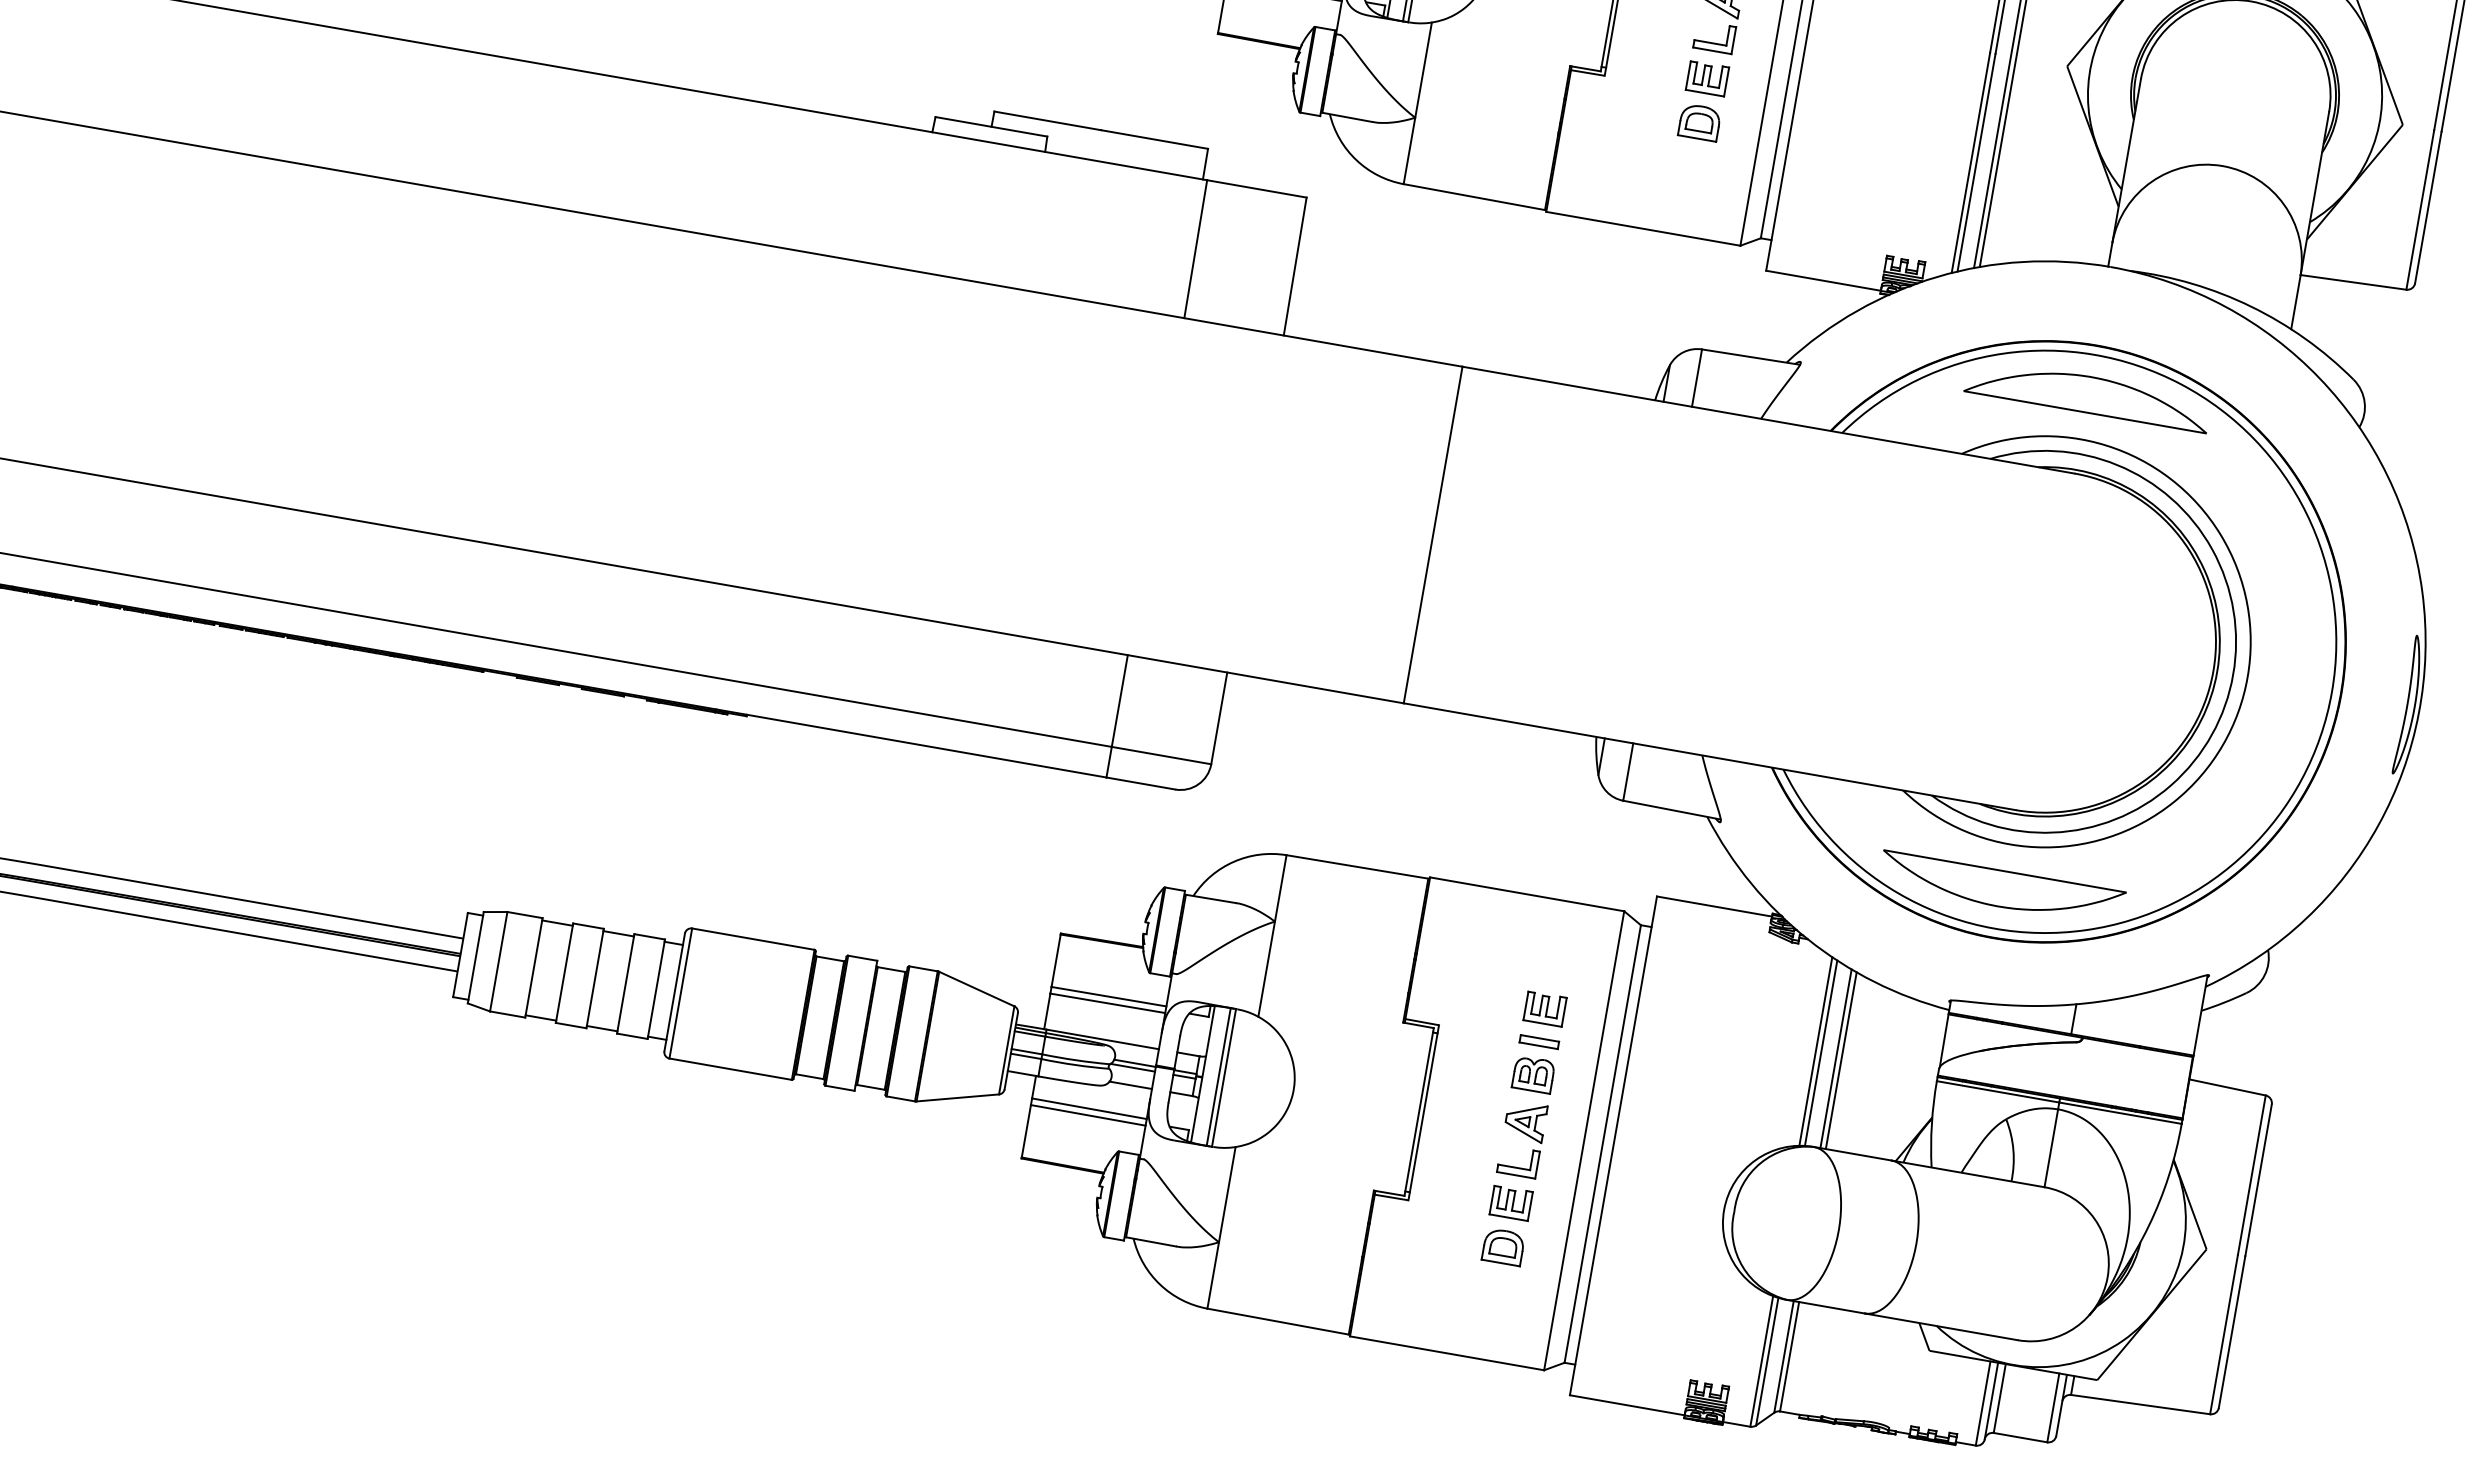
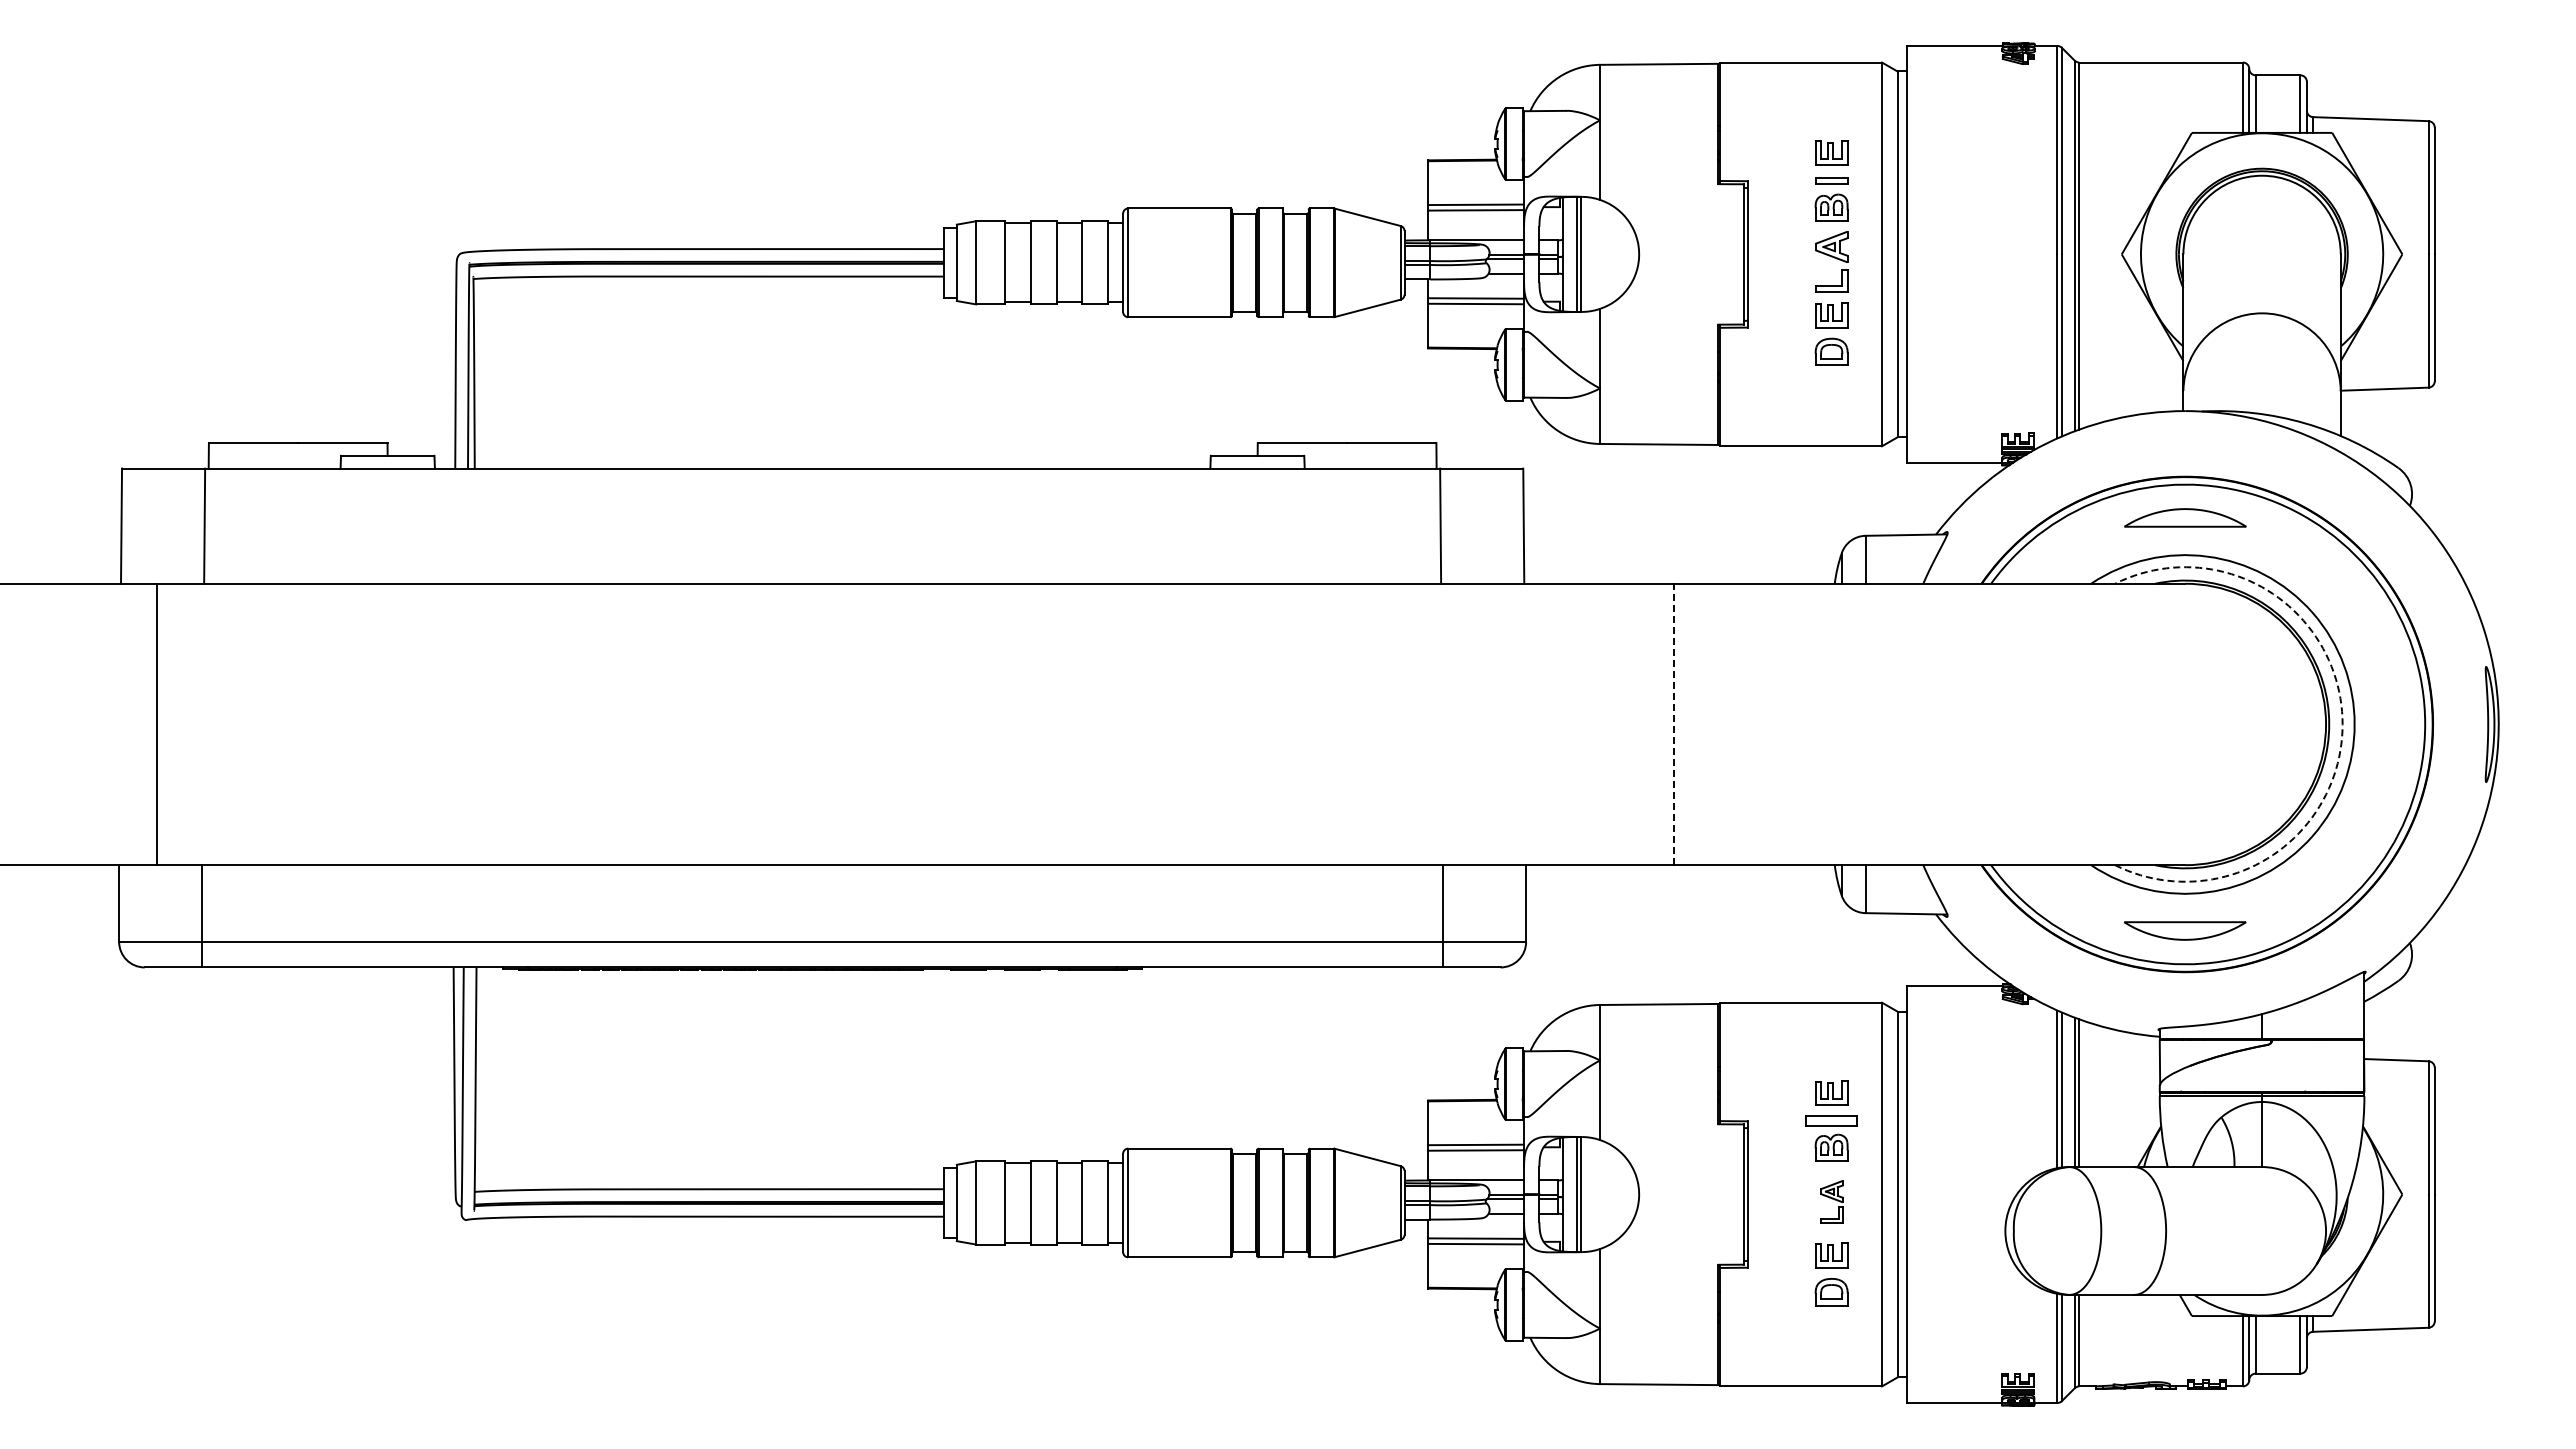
part: (2088, 394) -> (2185, 517), size x0.6
line: (1432, 535) -> (1673, 724), solid -> dashed
arc: (2233, 674) -> (2342, 724), solid -> dashed
part: (2001, 888) -> (2184, 930), size x0.6
part: (1539, 1041) -> (1831, 1120), size x1.6
part: (1522, 1138) -> (1831, 1201), size x0.7

